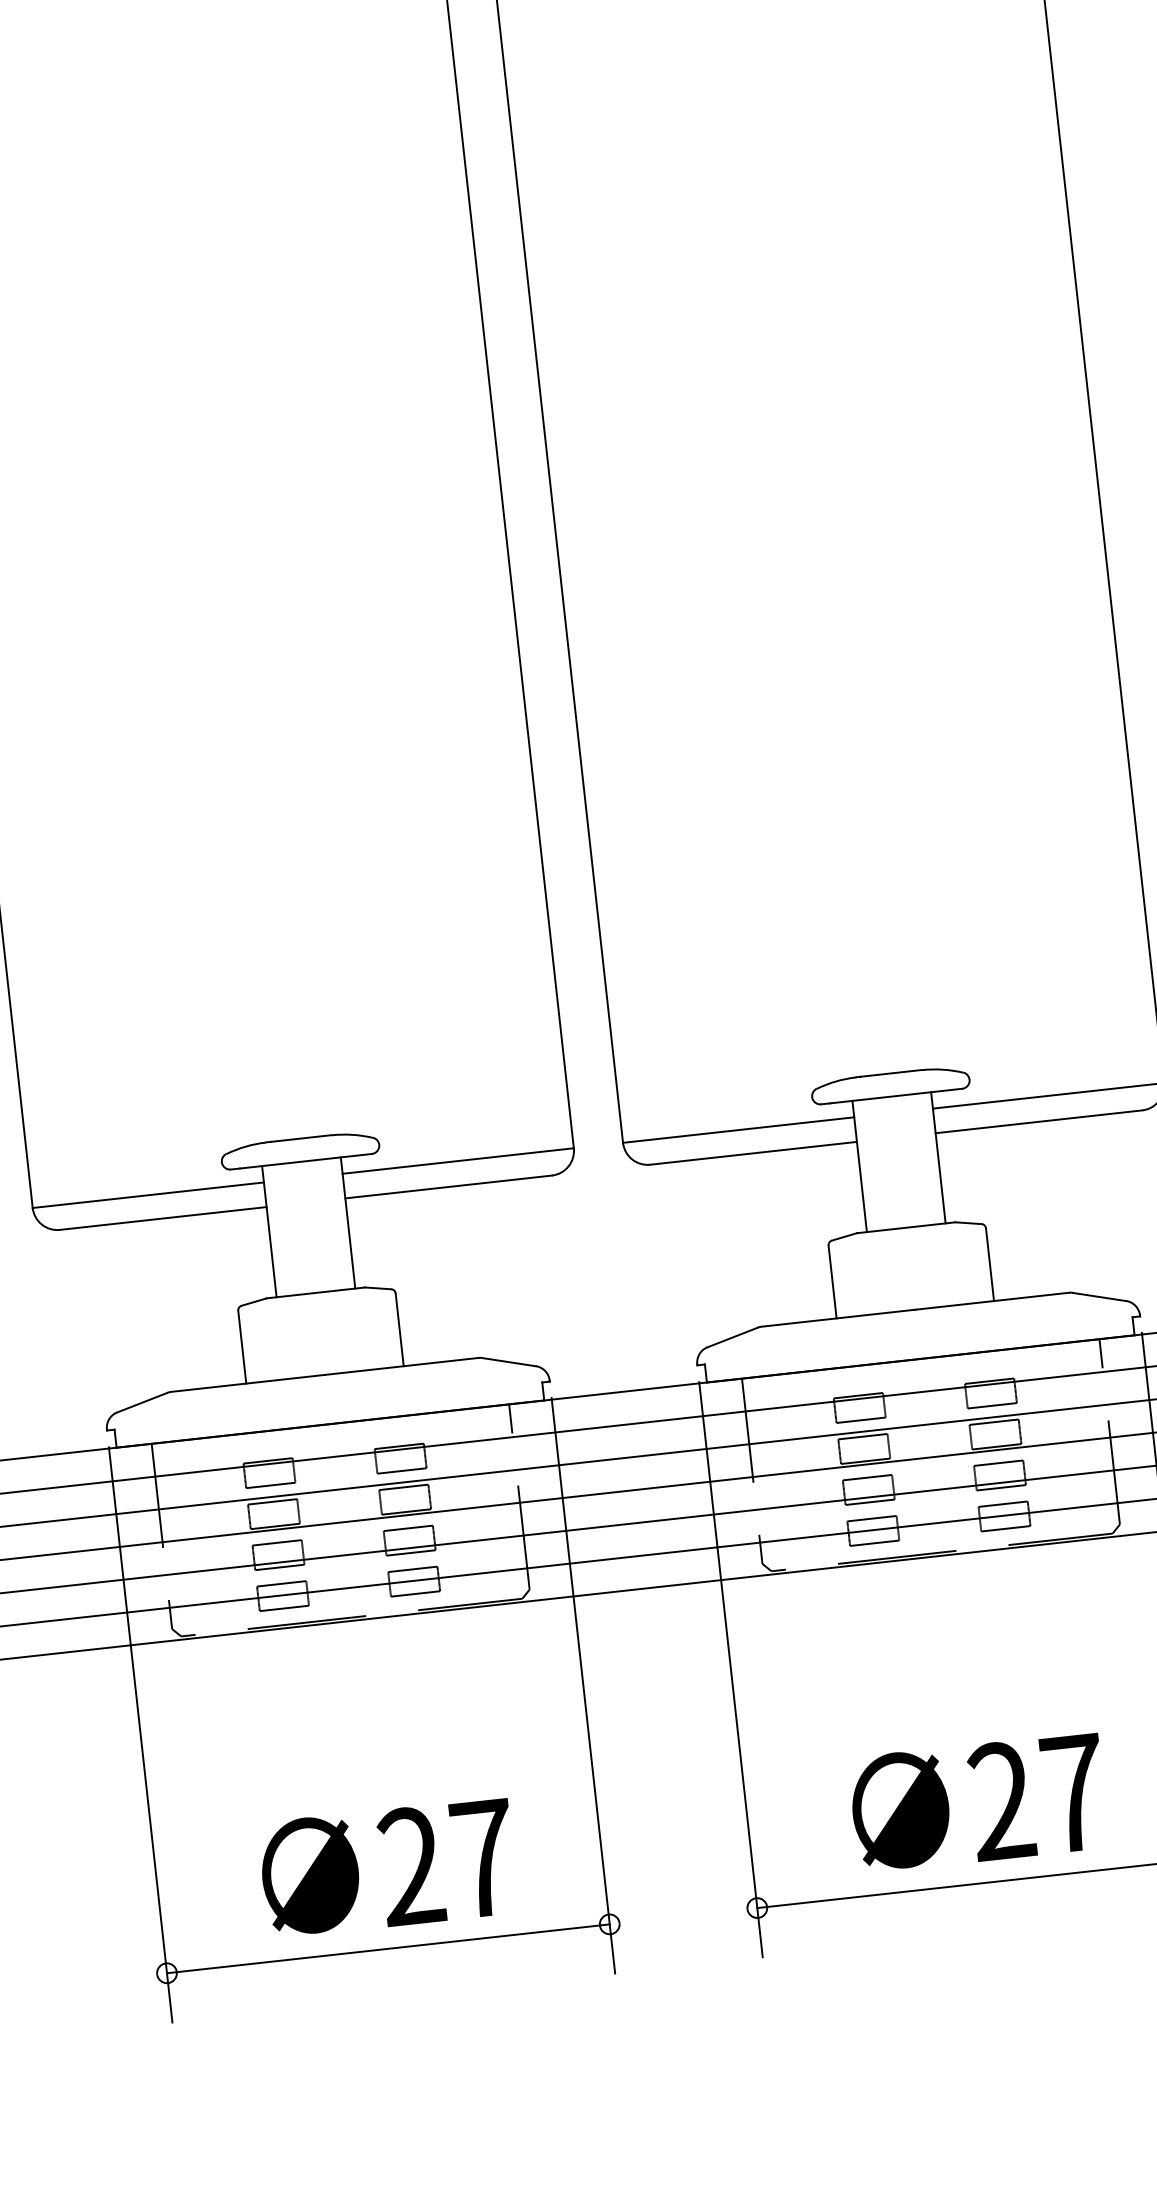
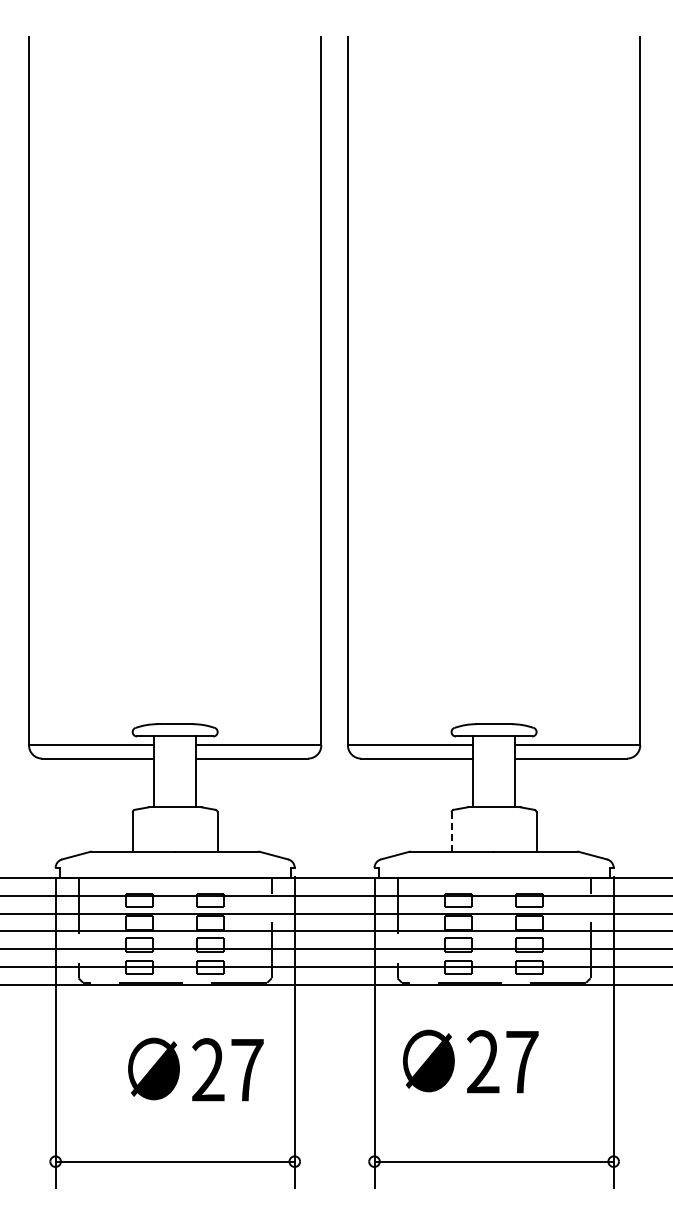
line: (832, 1283) -> (451, 832), solid -> dashed
text: (978, 1802) -> (470, 1061), moved
text: (387, 1868) -> (195, 1069), moved

